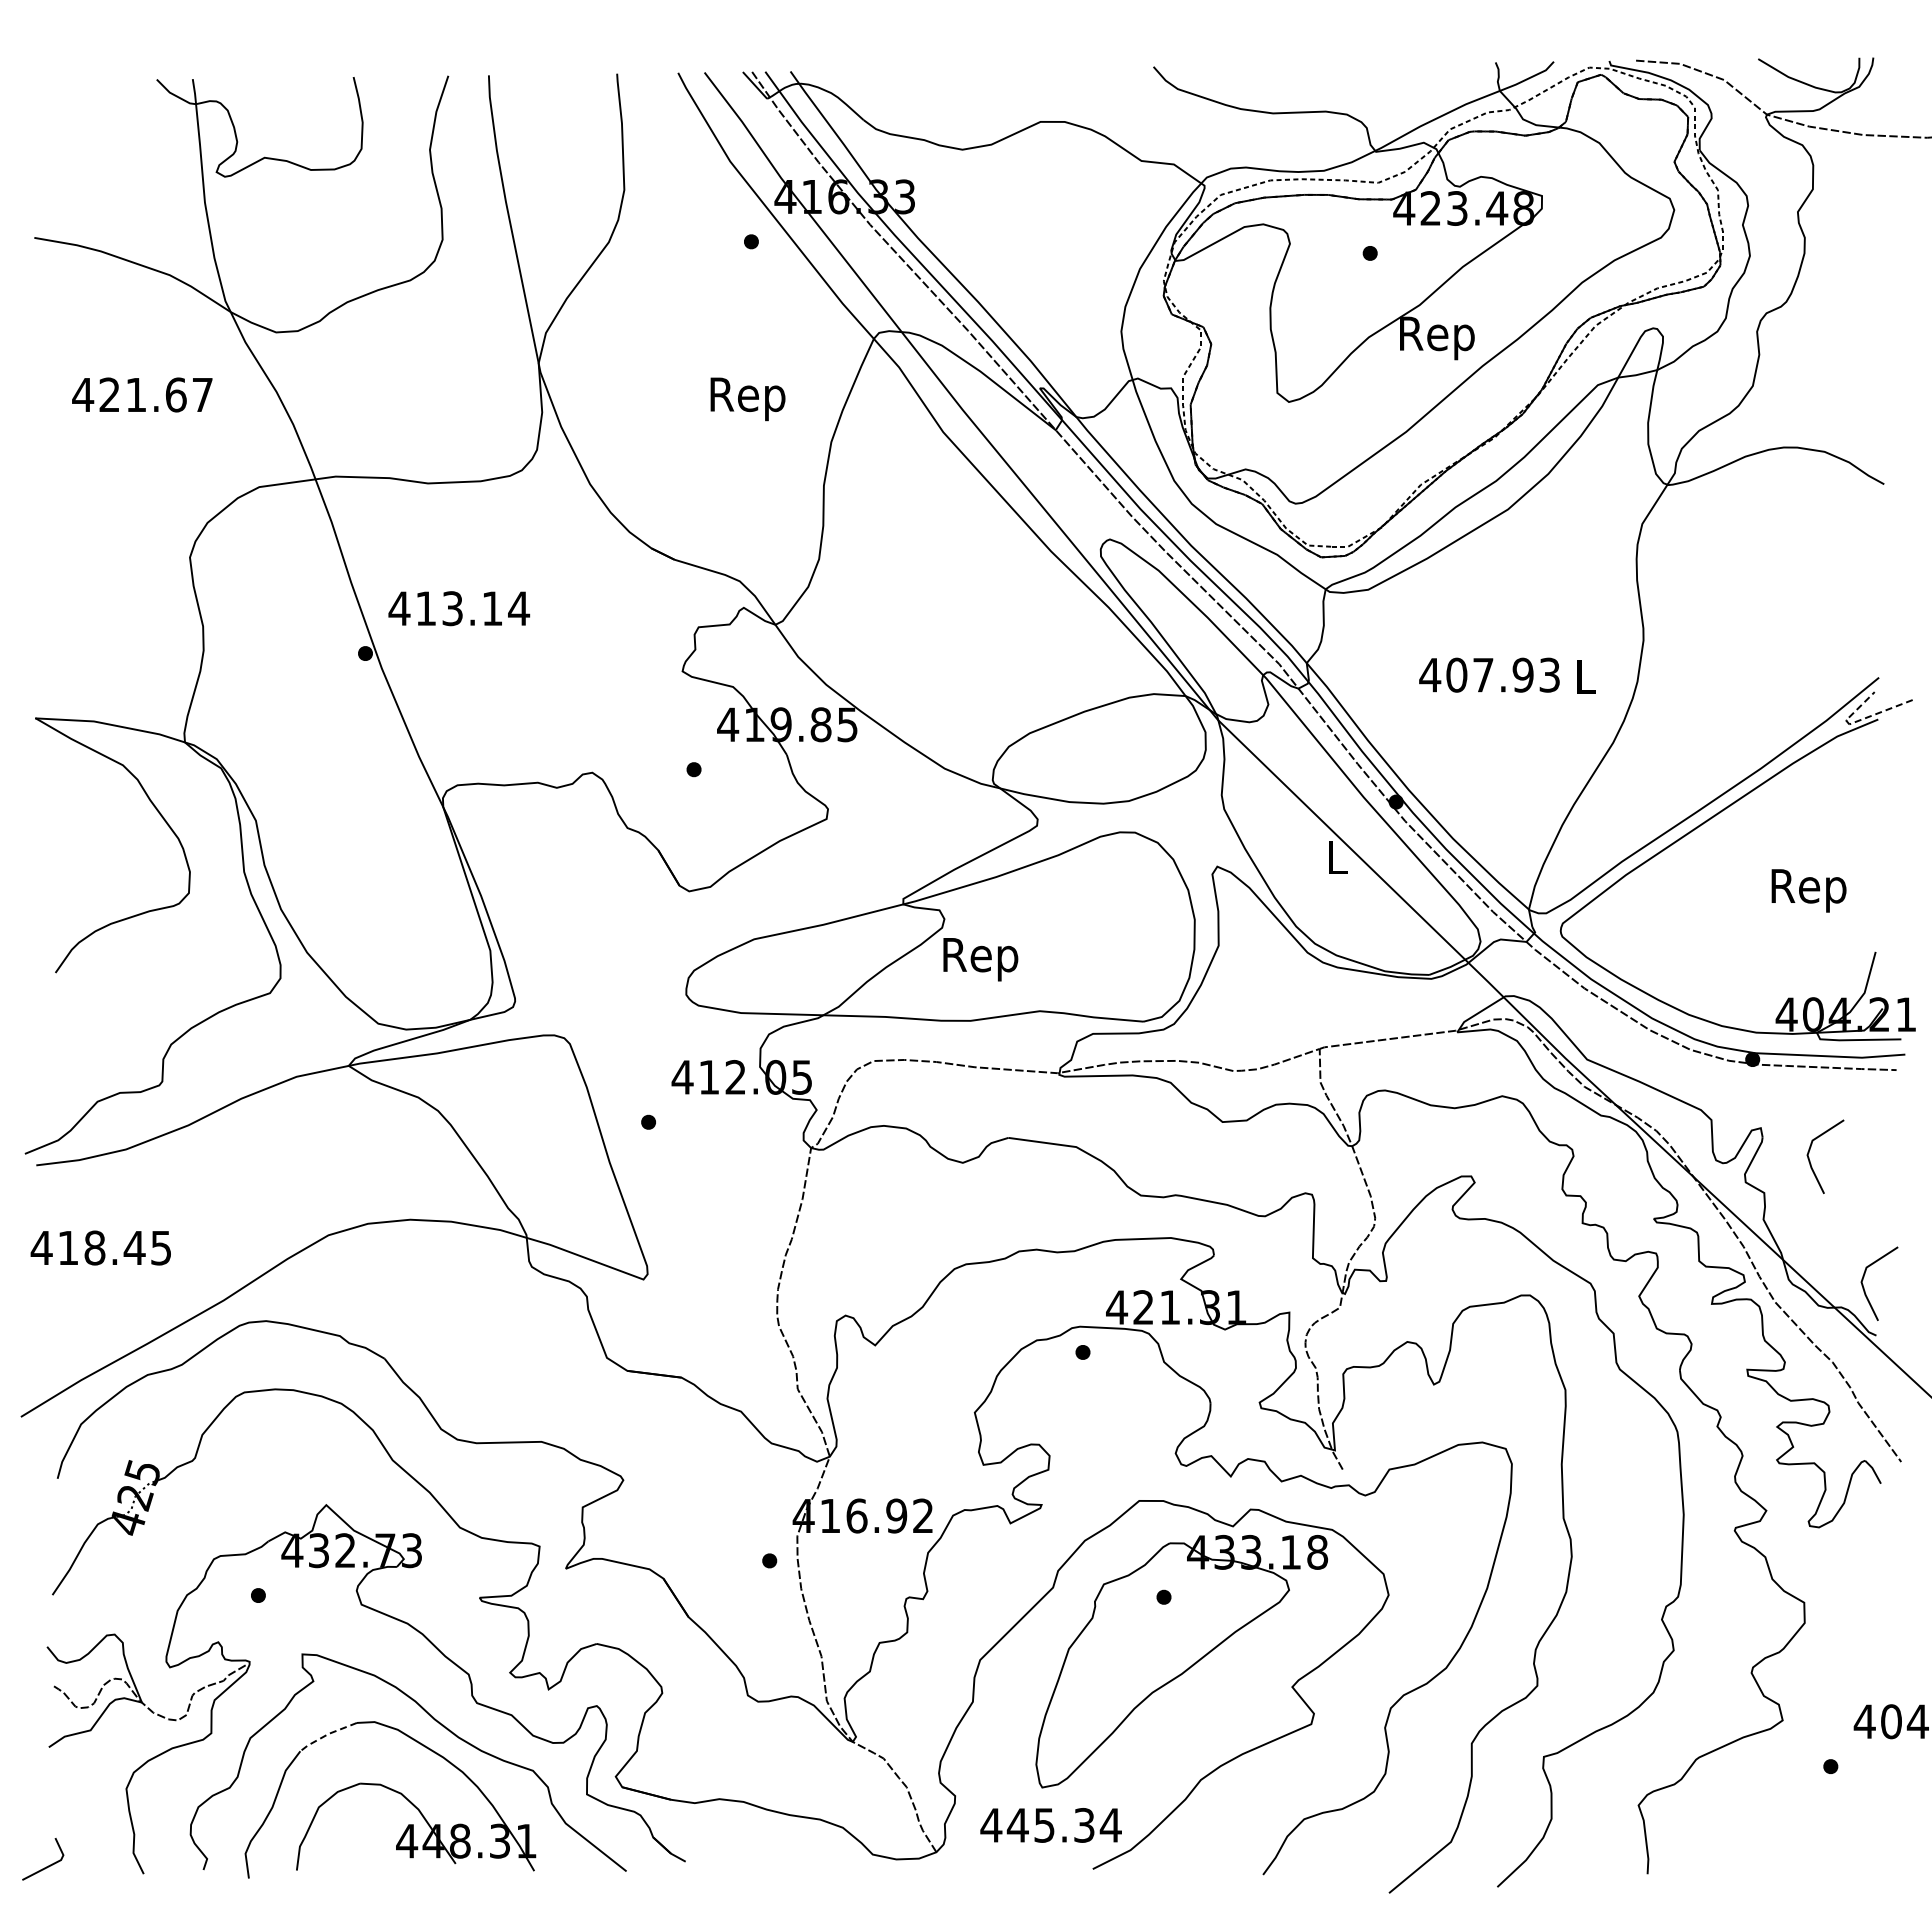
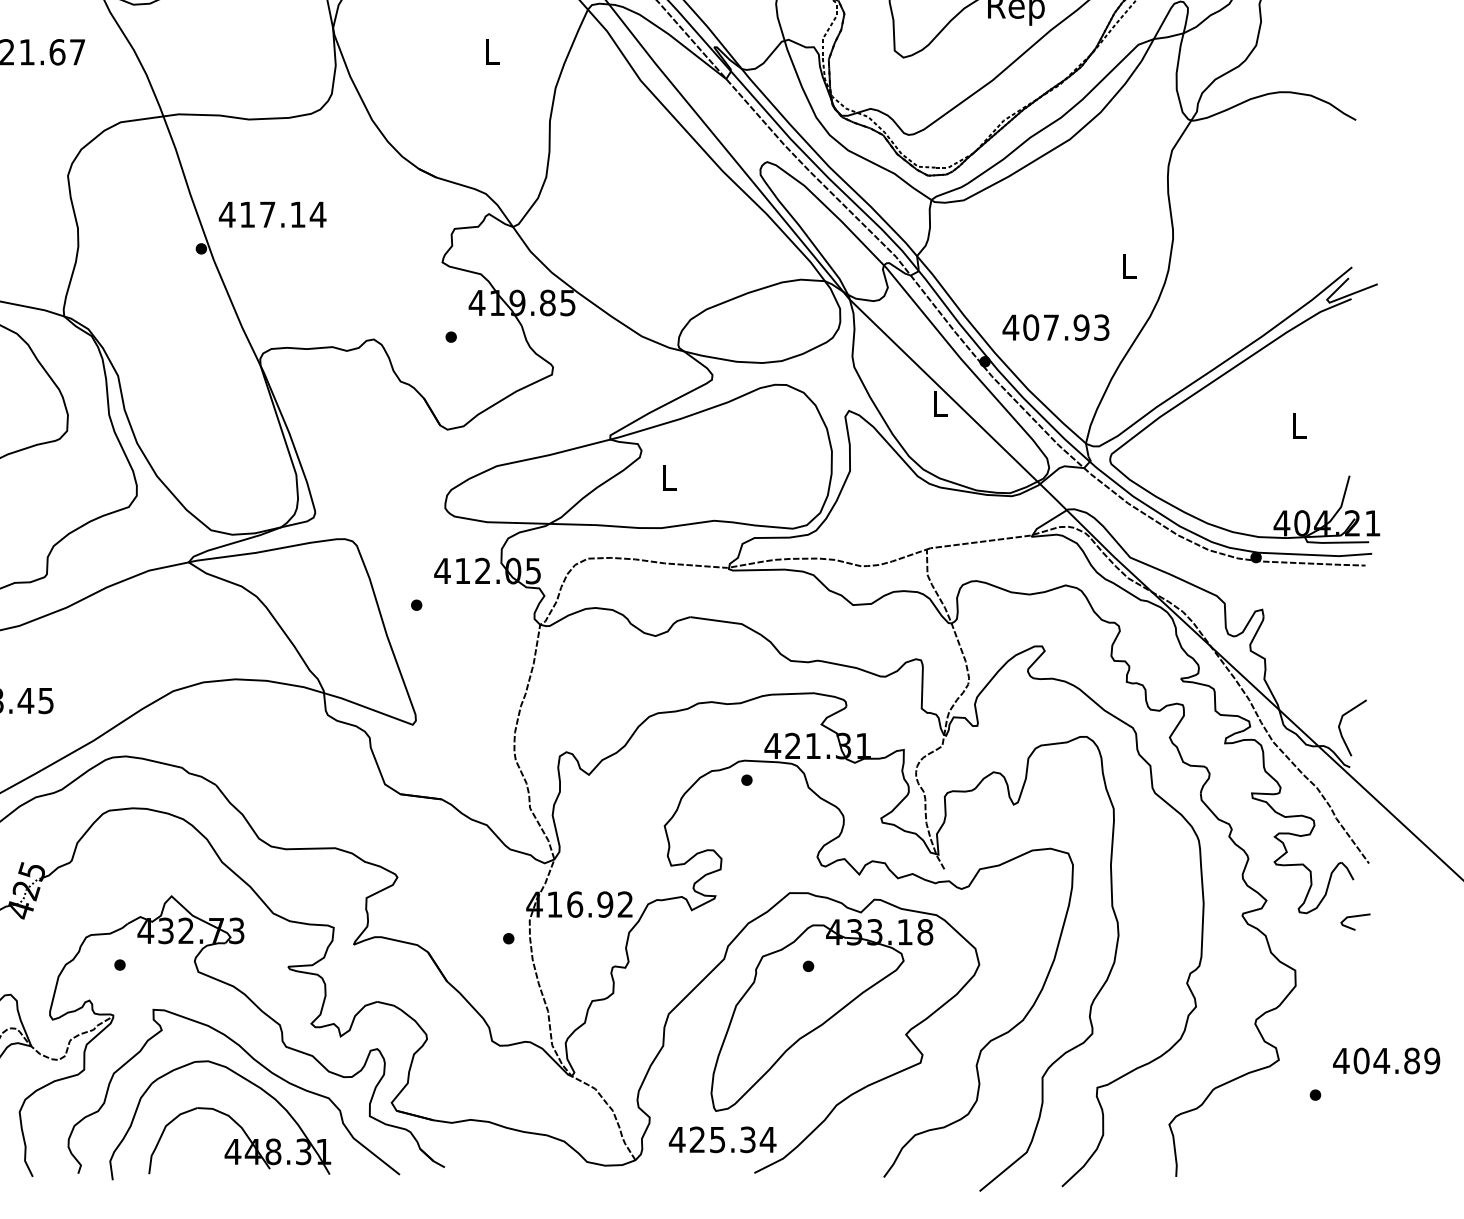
text: (747, 399) -> (491, 55), Rep -> L
text: (452, 608) -> (267, 214), 413.14 -> 417.14
text: (1489, 674) -> (1056, 327), moved
line: (1857, 721) -> (1335, 300), dashed -> solid
text: (1808, 890) -> (1298, 429), Rep -> L
text: (980, 959) -> (669, 481), Rep -> L
line: (1810, 1160) -> (1300, 634), removed
line: (1883, 1532) -> (1355, 917), added
line: (326, 1735) -> (171, 1071), dashed -> solid
text: (1017, 1825) -> (697, 1139), 445.34 -> 425.34

